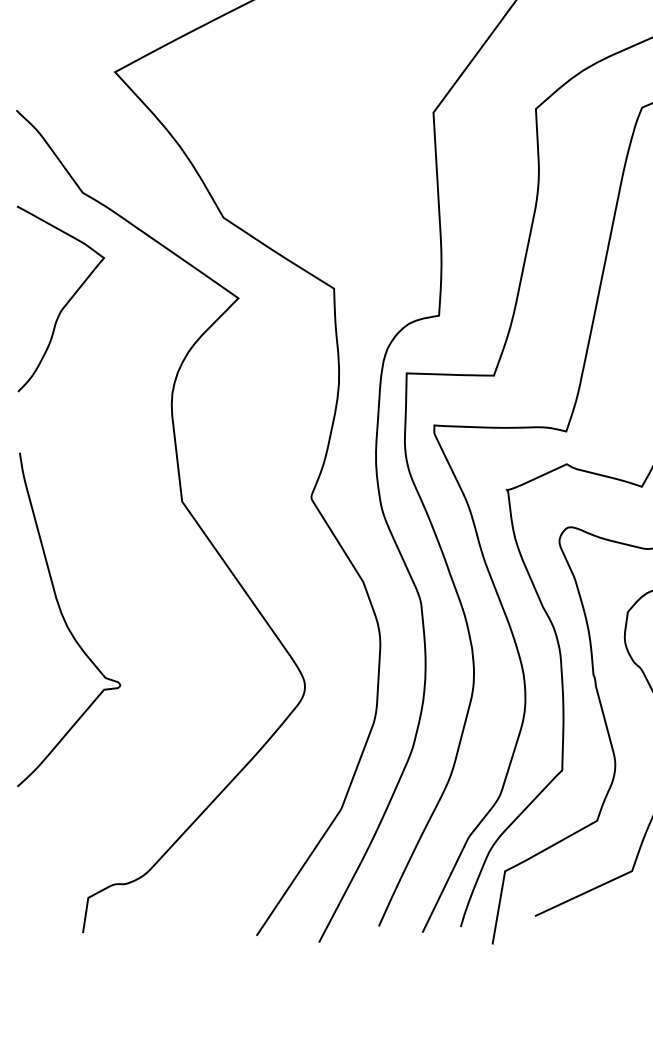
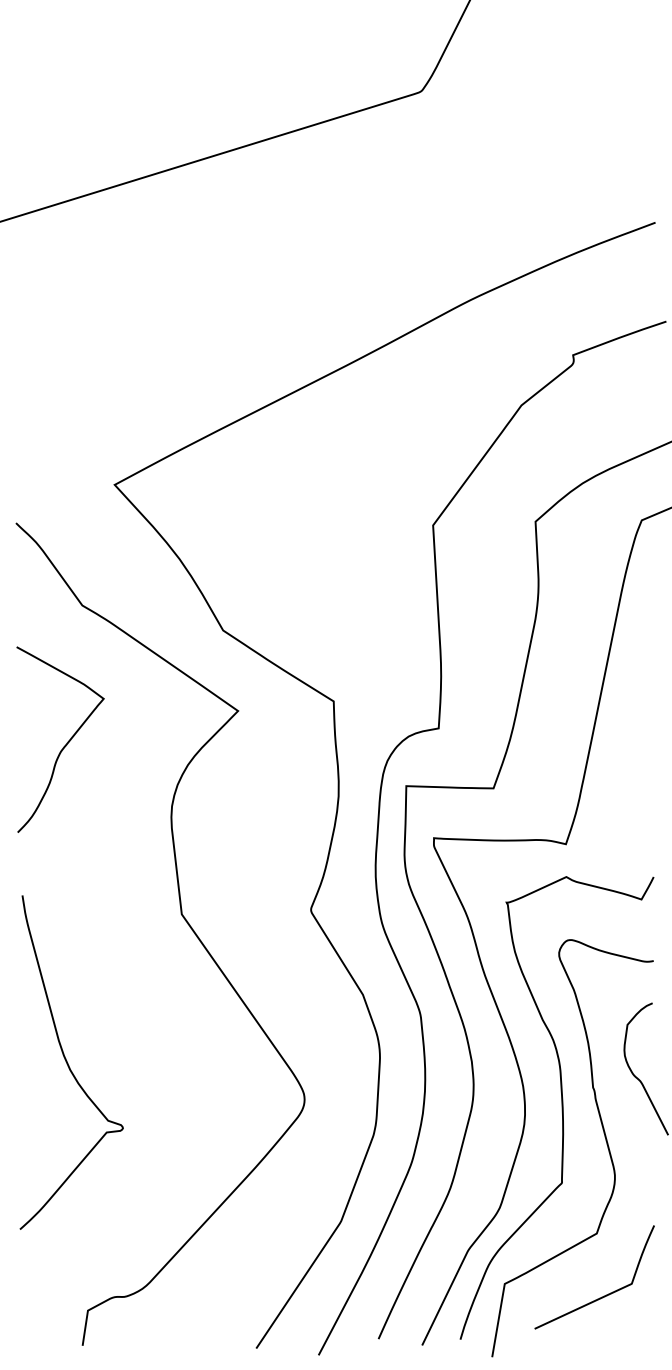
curve: (65, 303) -> (65, 744), moved
curve: (65, 620) -> (68, 1063), moved

